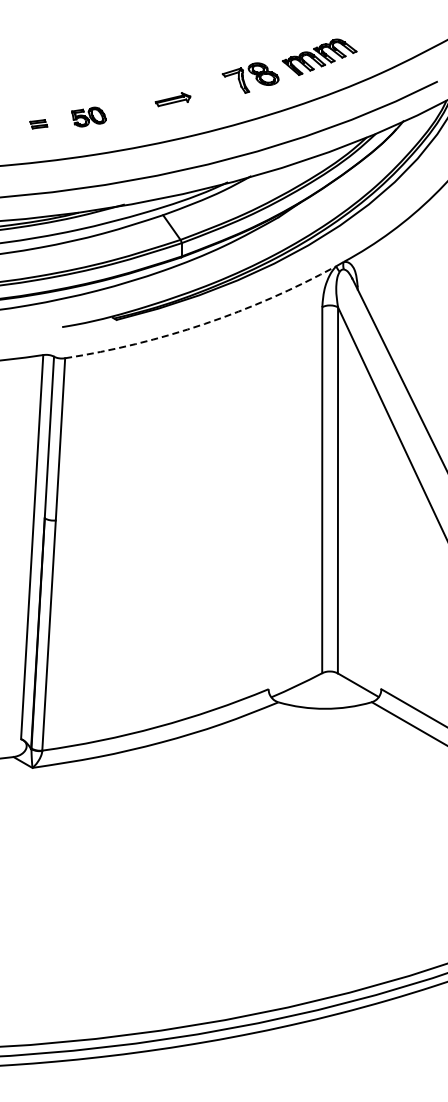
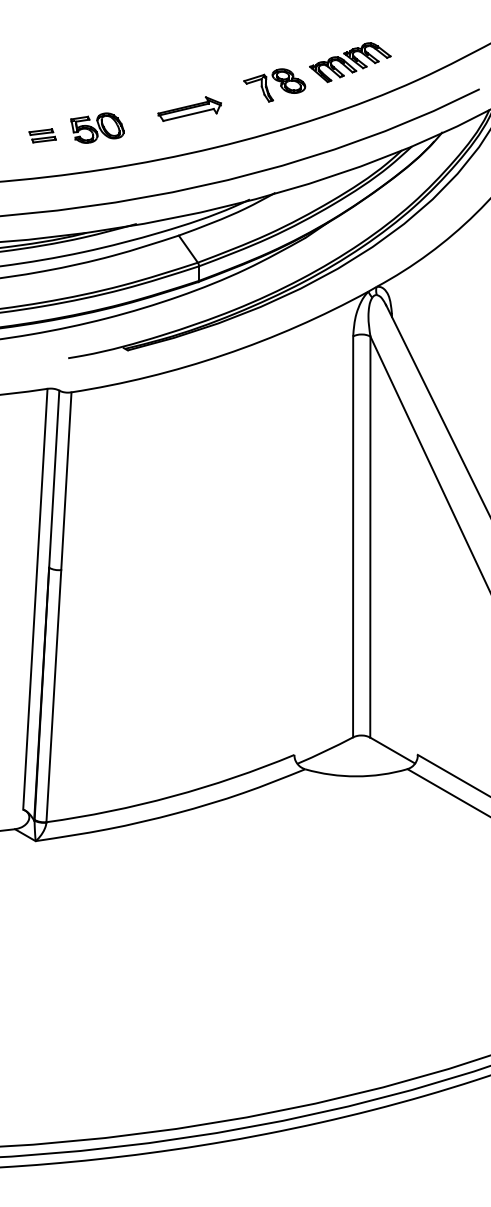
part: (172, 99) -> (189, 108), size x1.67
part: (88, 116) -> (97, 127), size x1.43
part: (38, 124) -> (42, 136), size x1.43
arc: (204, 323) -> (224, 354), dashed -> solid

